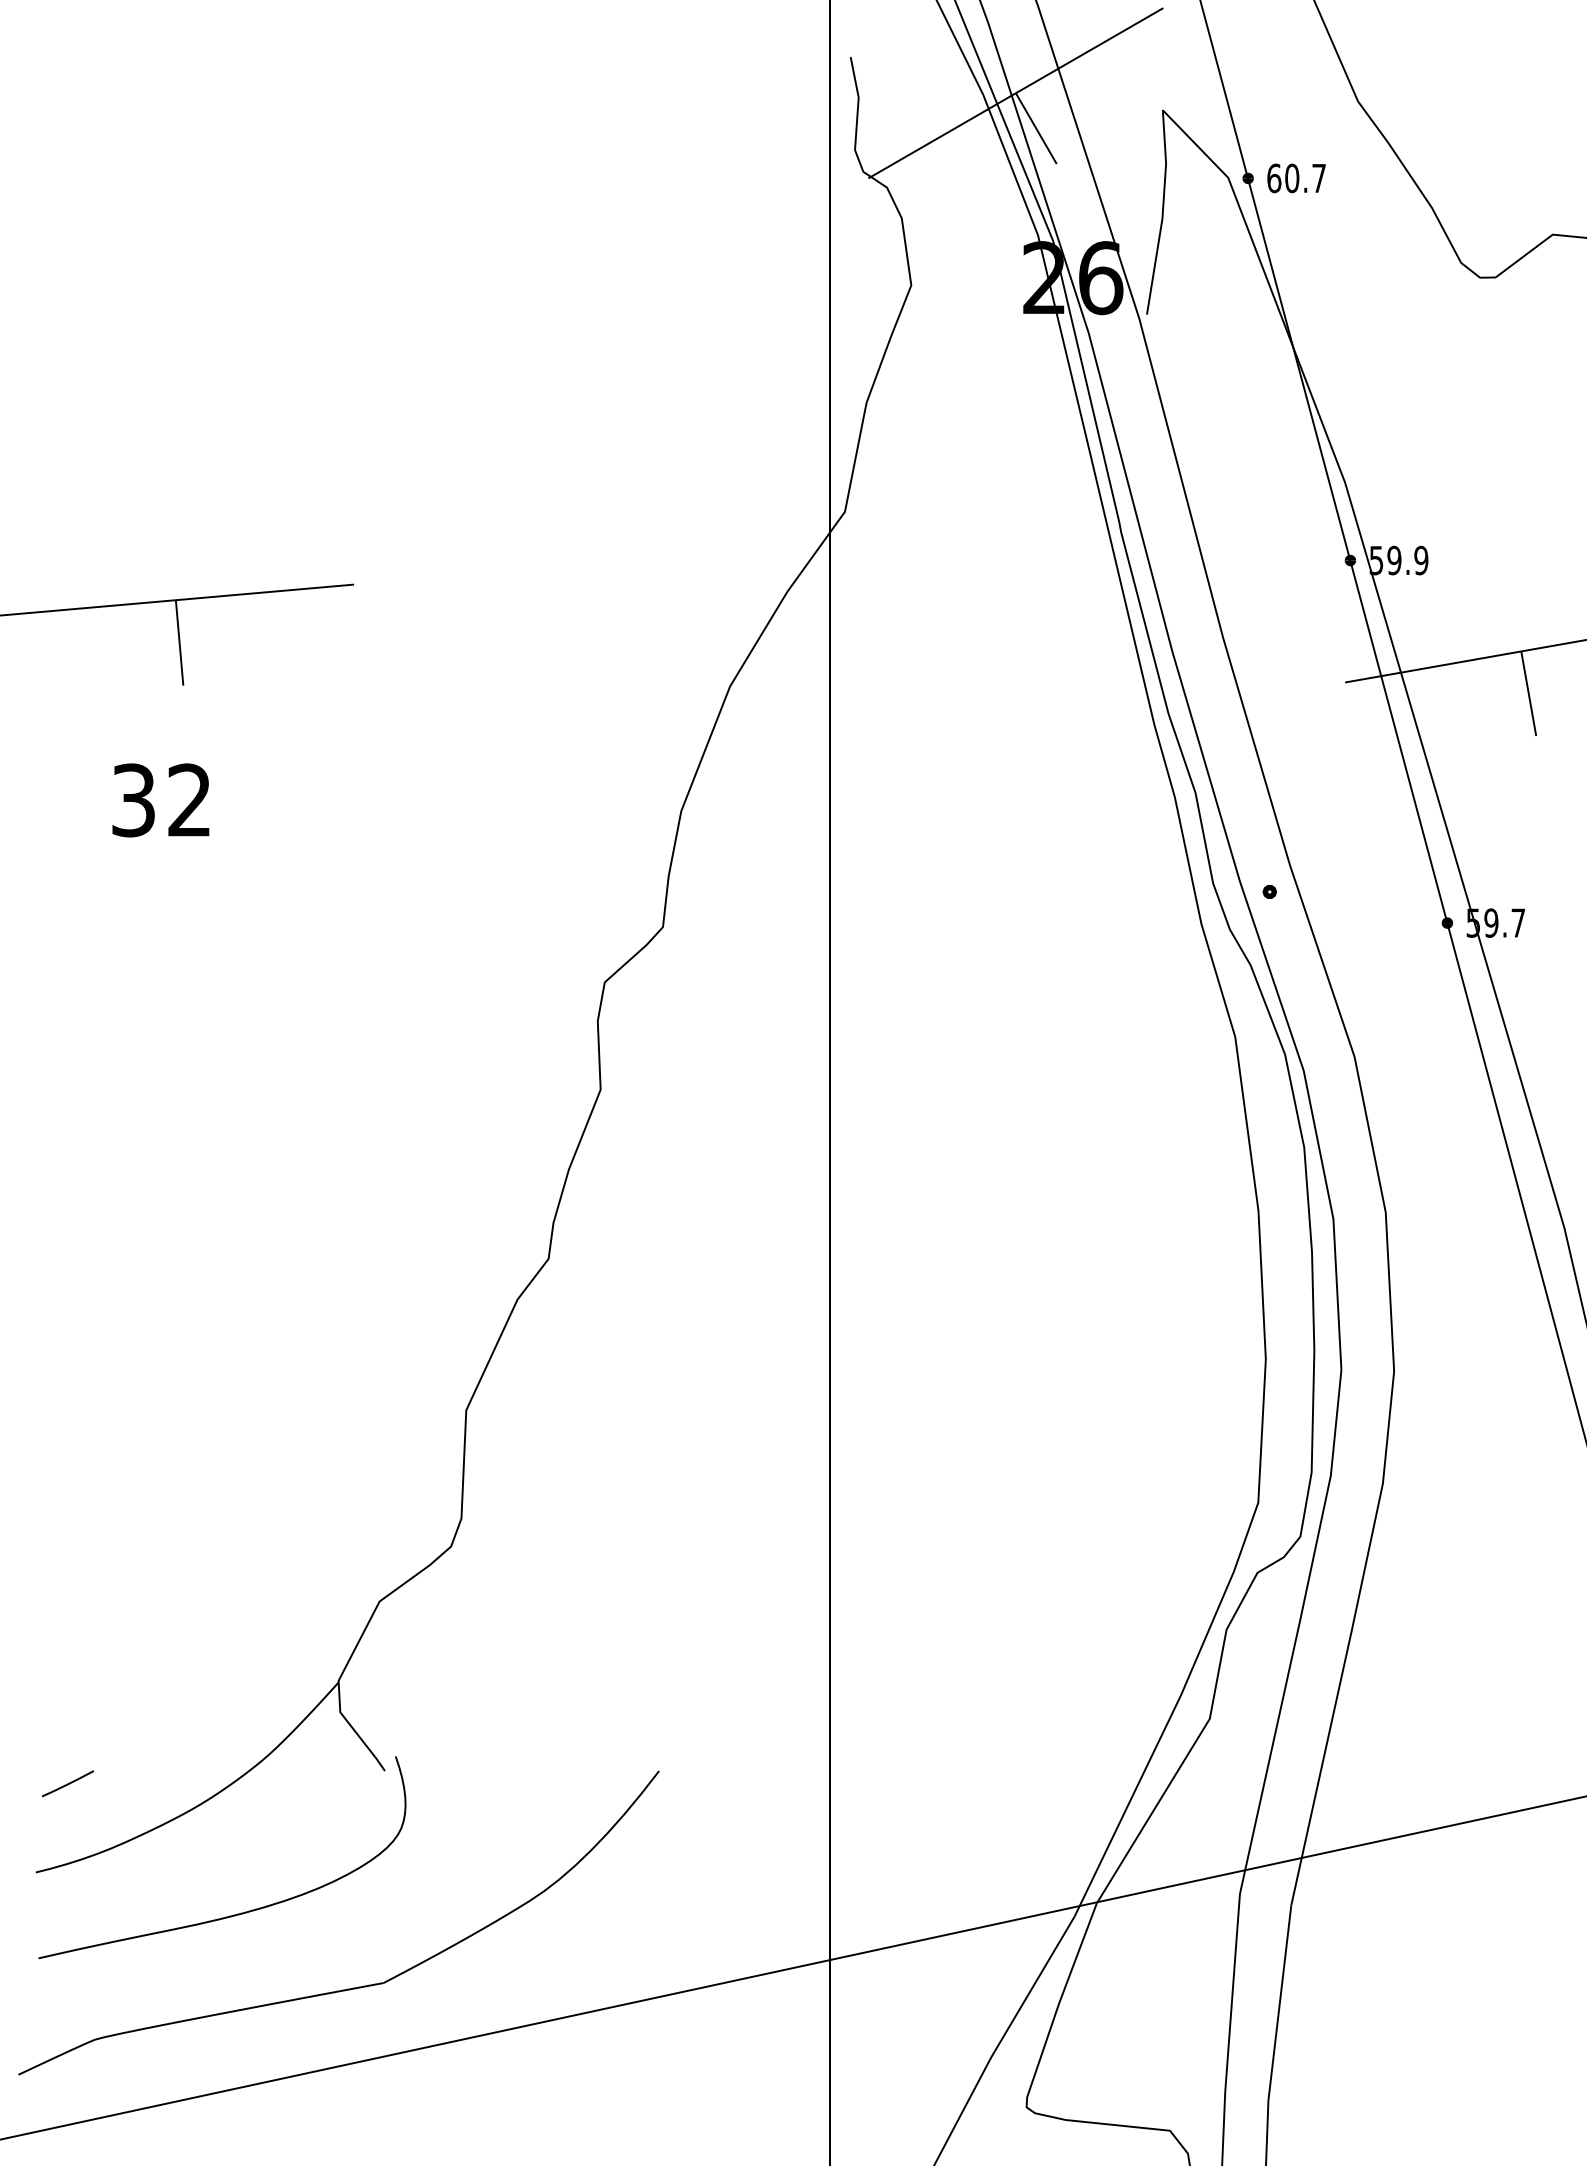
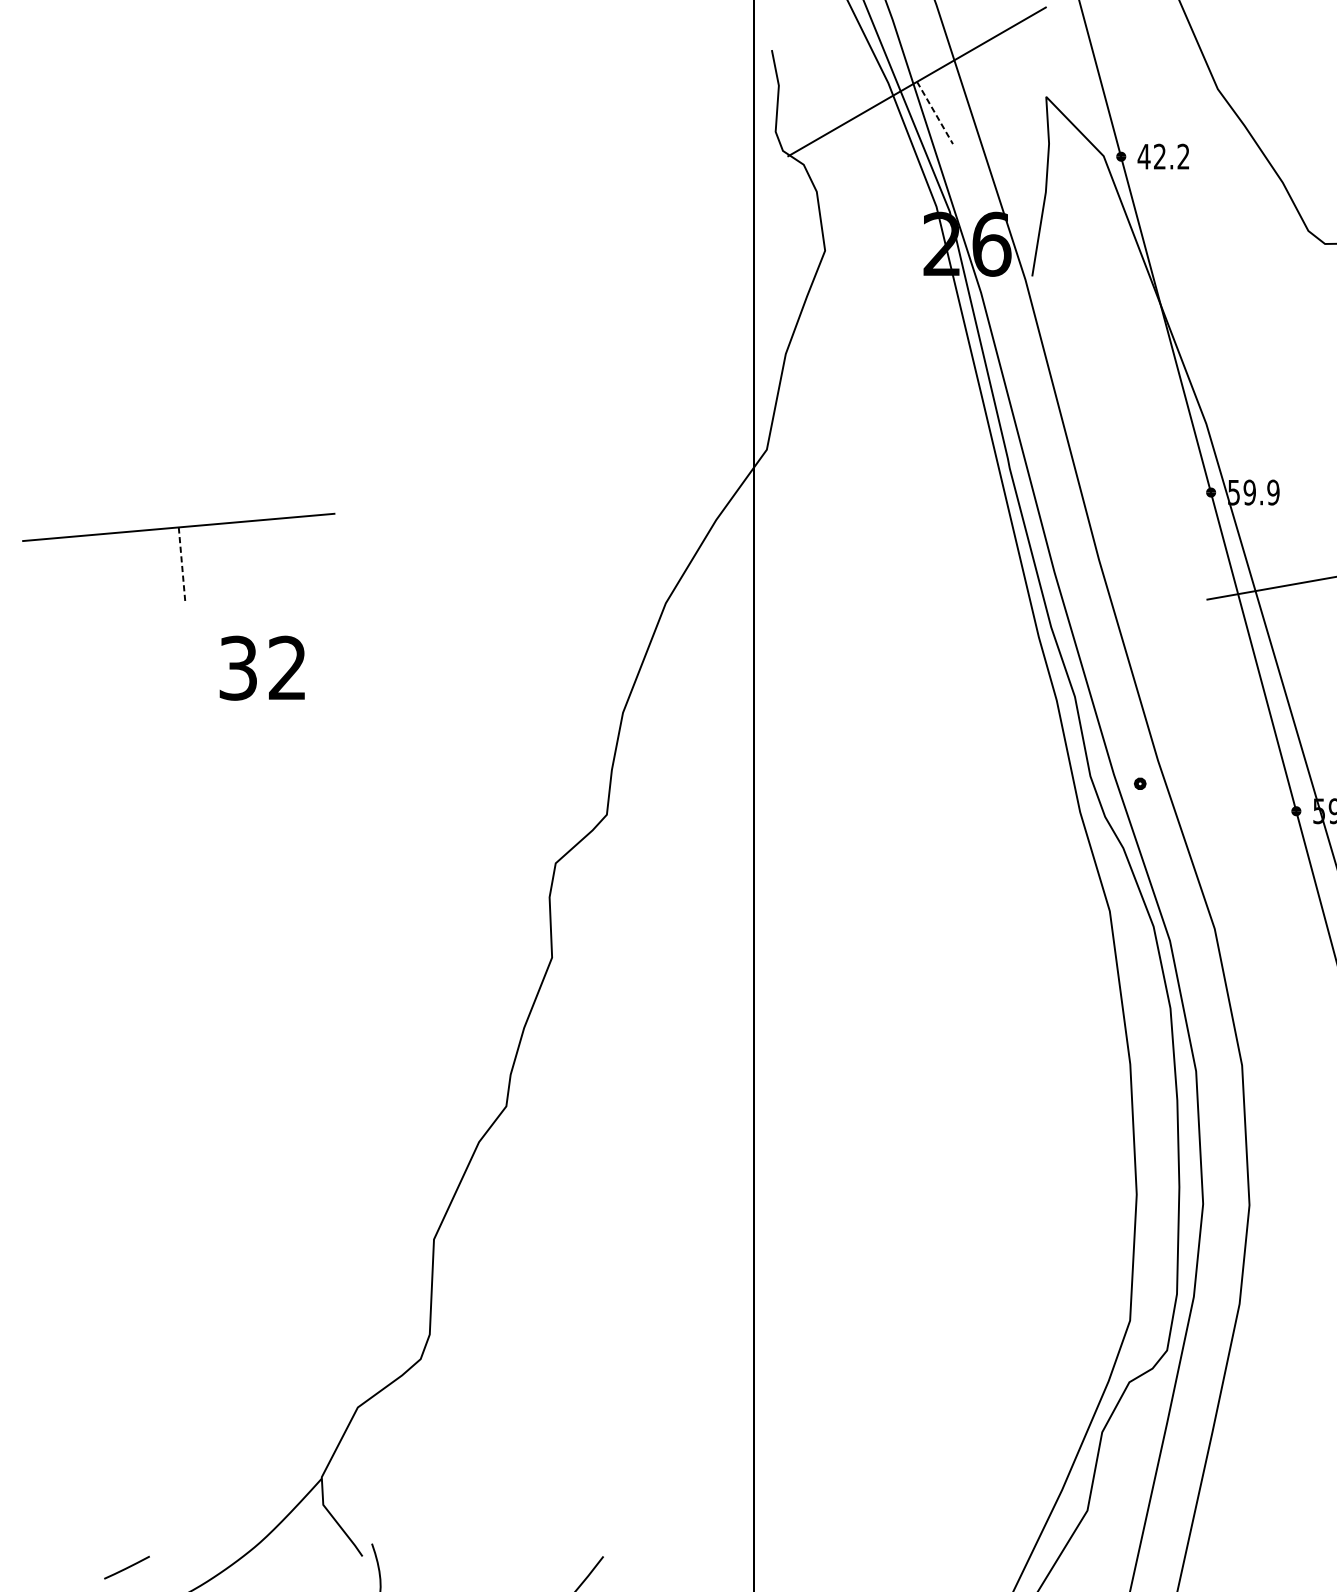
line: (1036, 128) -> (935, 112), solid -> dashed
text: (1295, 178) -> (1162, 156), 60.7 -> 42.2
line: (179, 642) -> (181, 564), solid -> dashed
text: (160, 800) -> (261, 668), moved
line: (68, 1783) -> (127, 1567), moved

